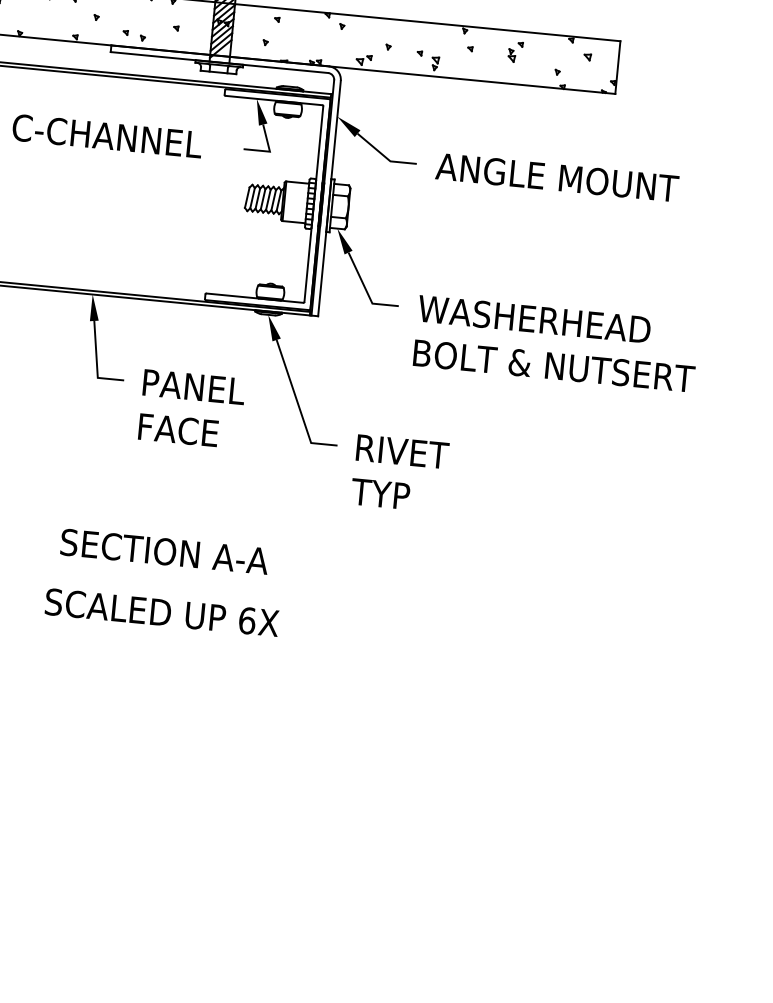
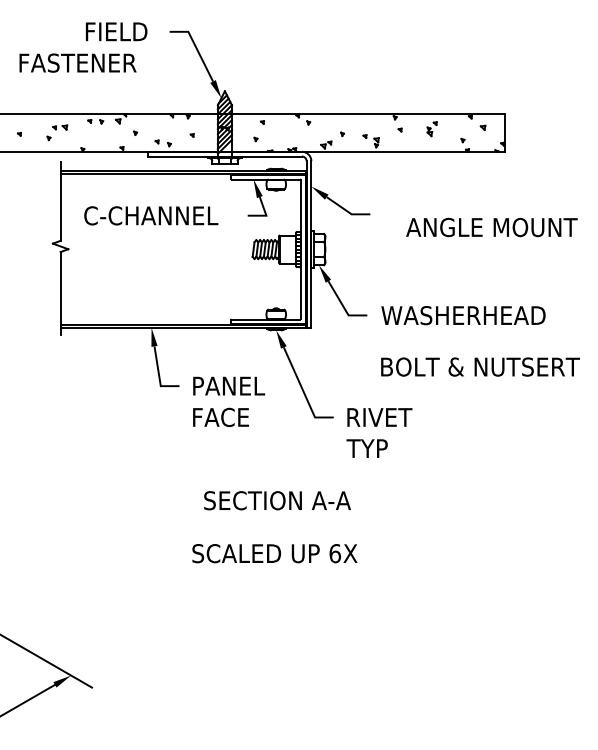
text: (556, 177) -> (491, 227), moved
text: (554, 365) -> (480, 366), moved
text: (164, 551) -> (277, 500), moved
text: (161, 612) -> (274, 553), moved

